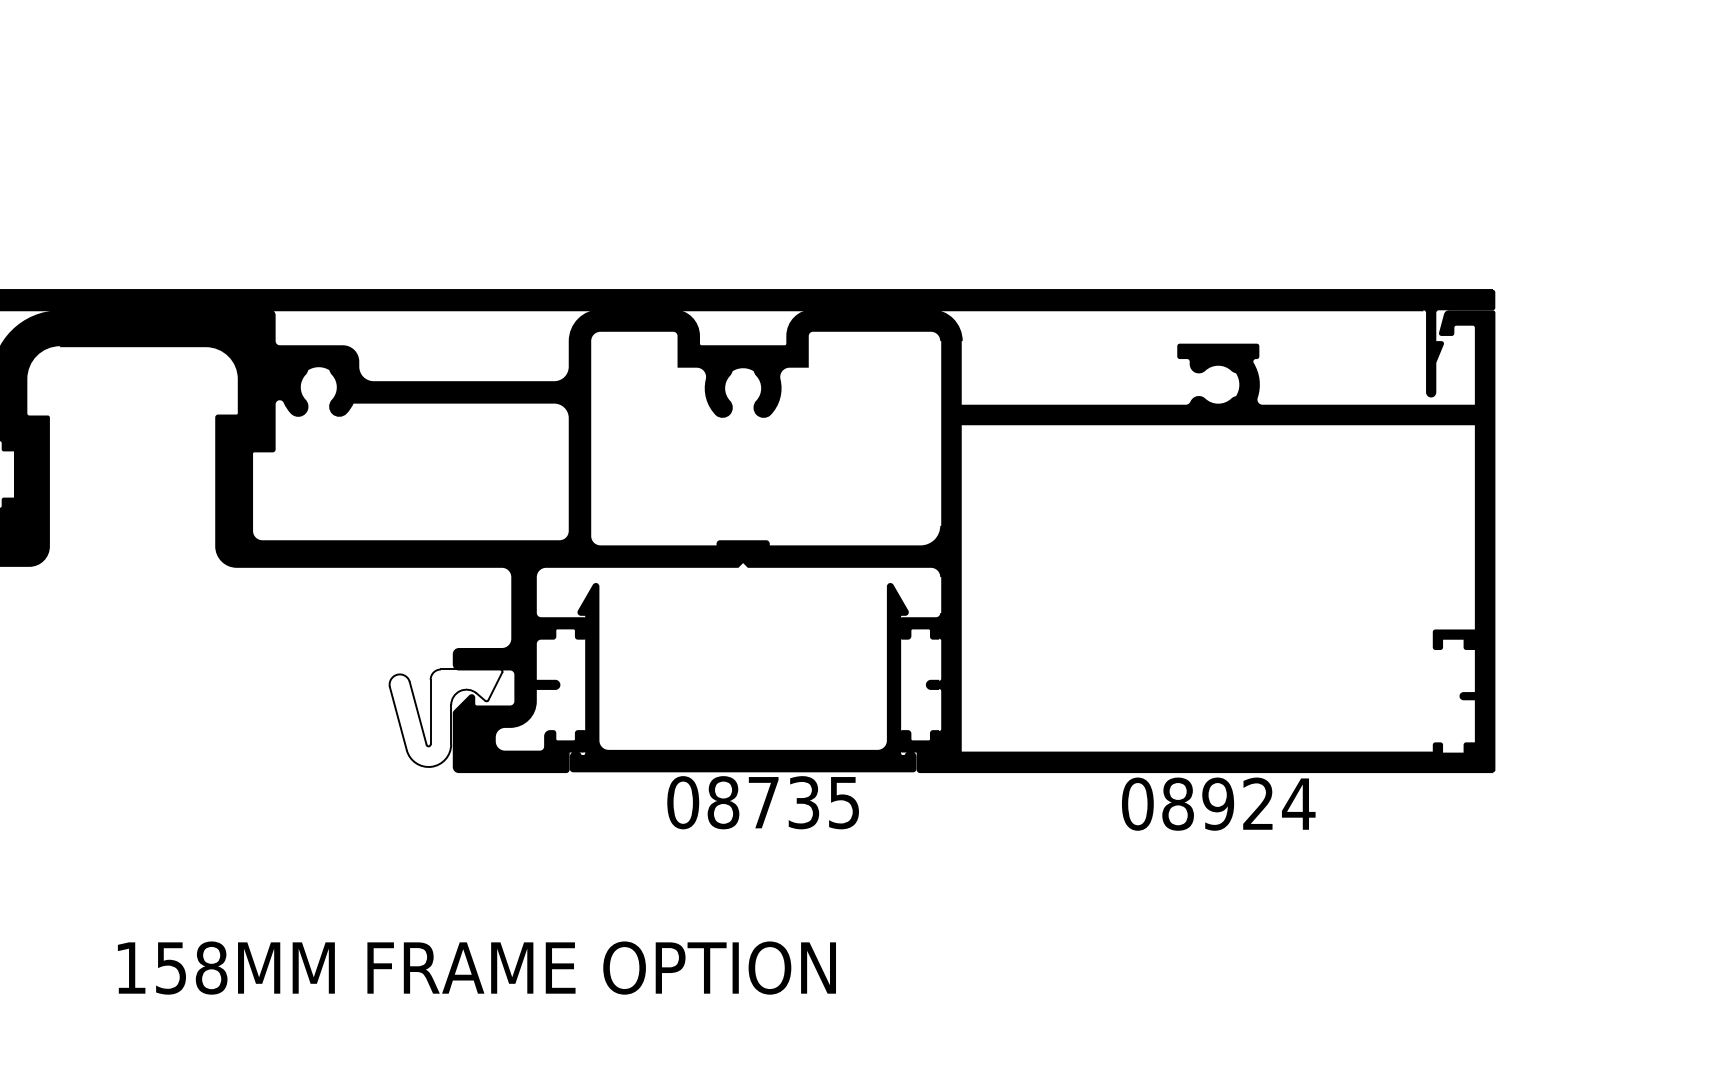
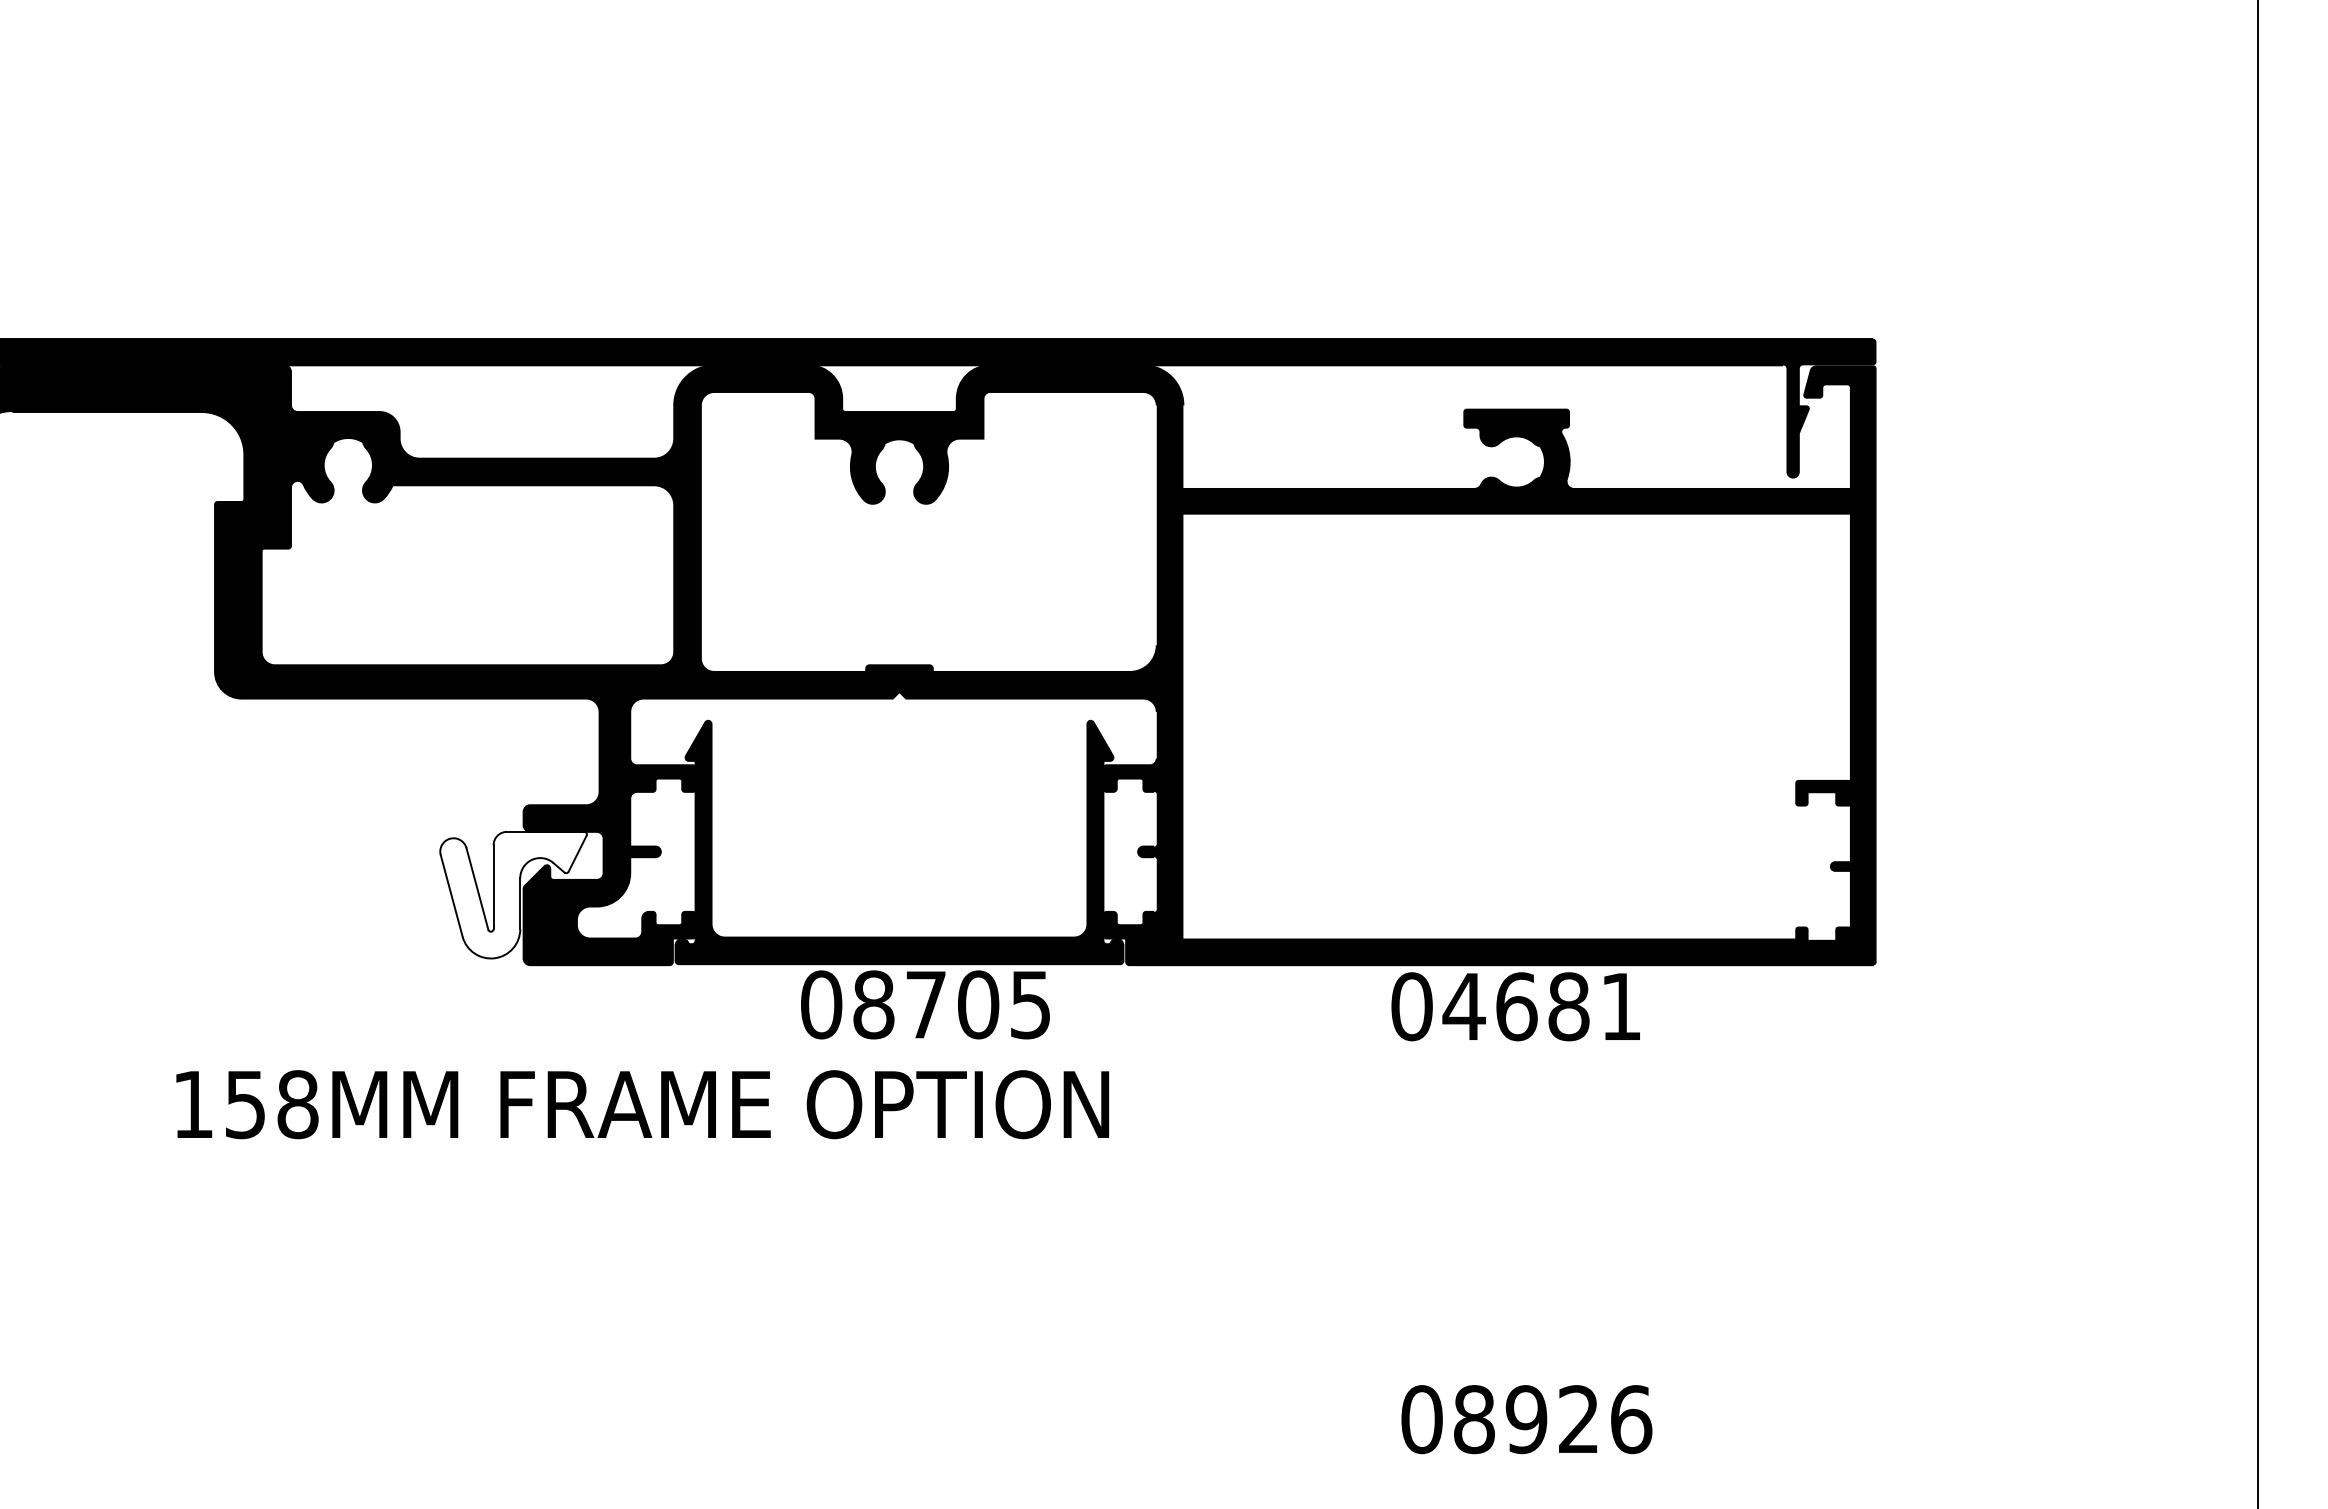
text: (803, 802) -> (978, 1004), 08735 -> 08705
text: (1238, 803) -> (1542, 1006), 08924 -> 04681
text: (476, 967) -> (642, 1104), moved

